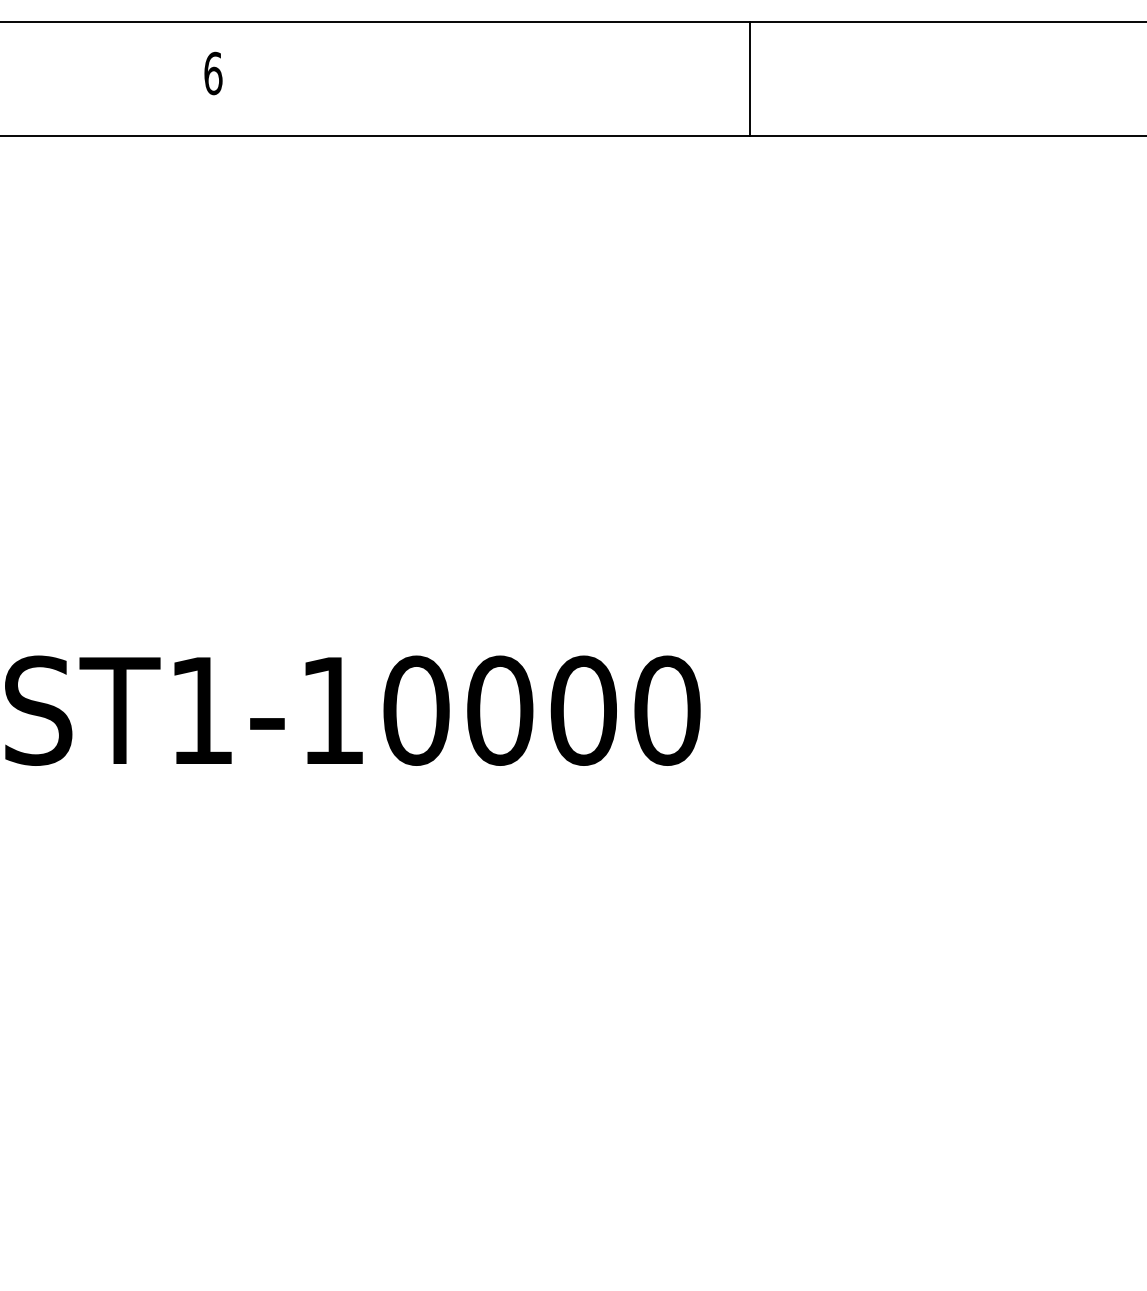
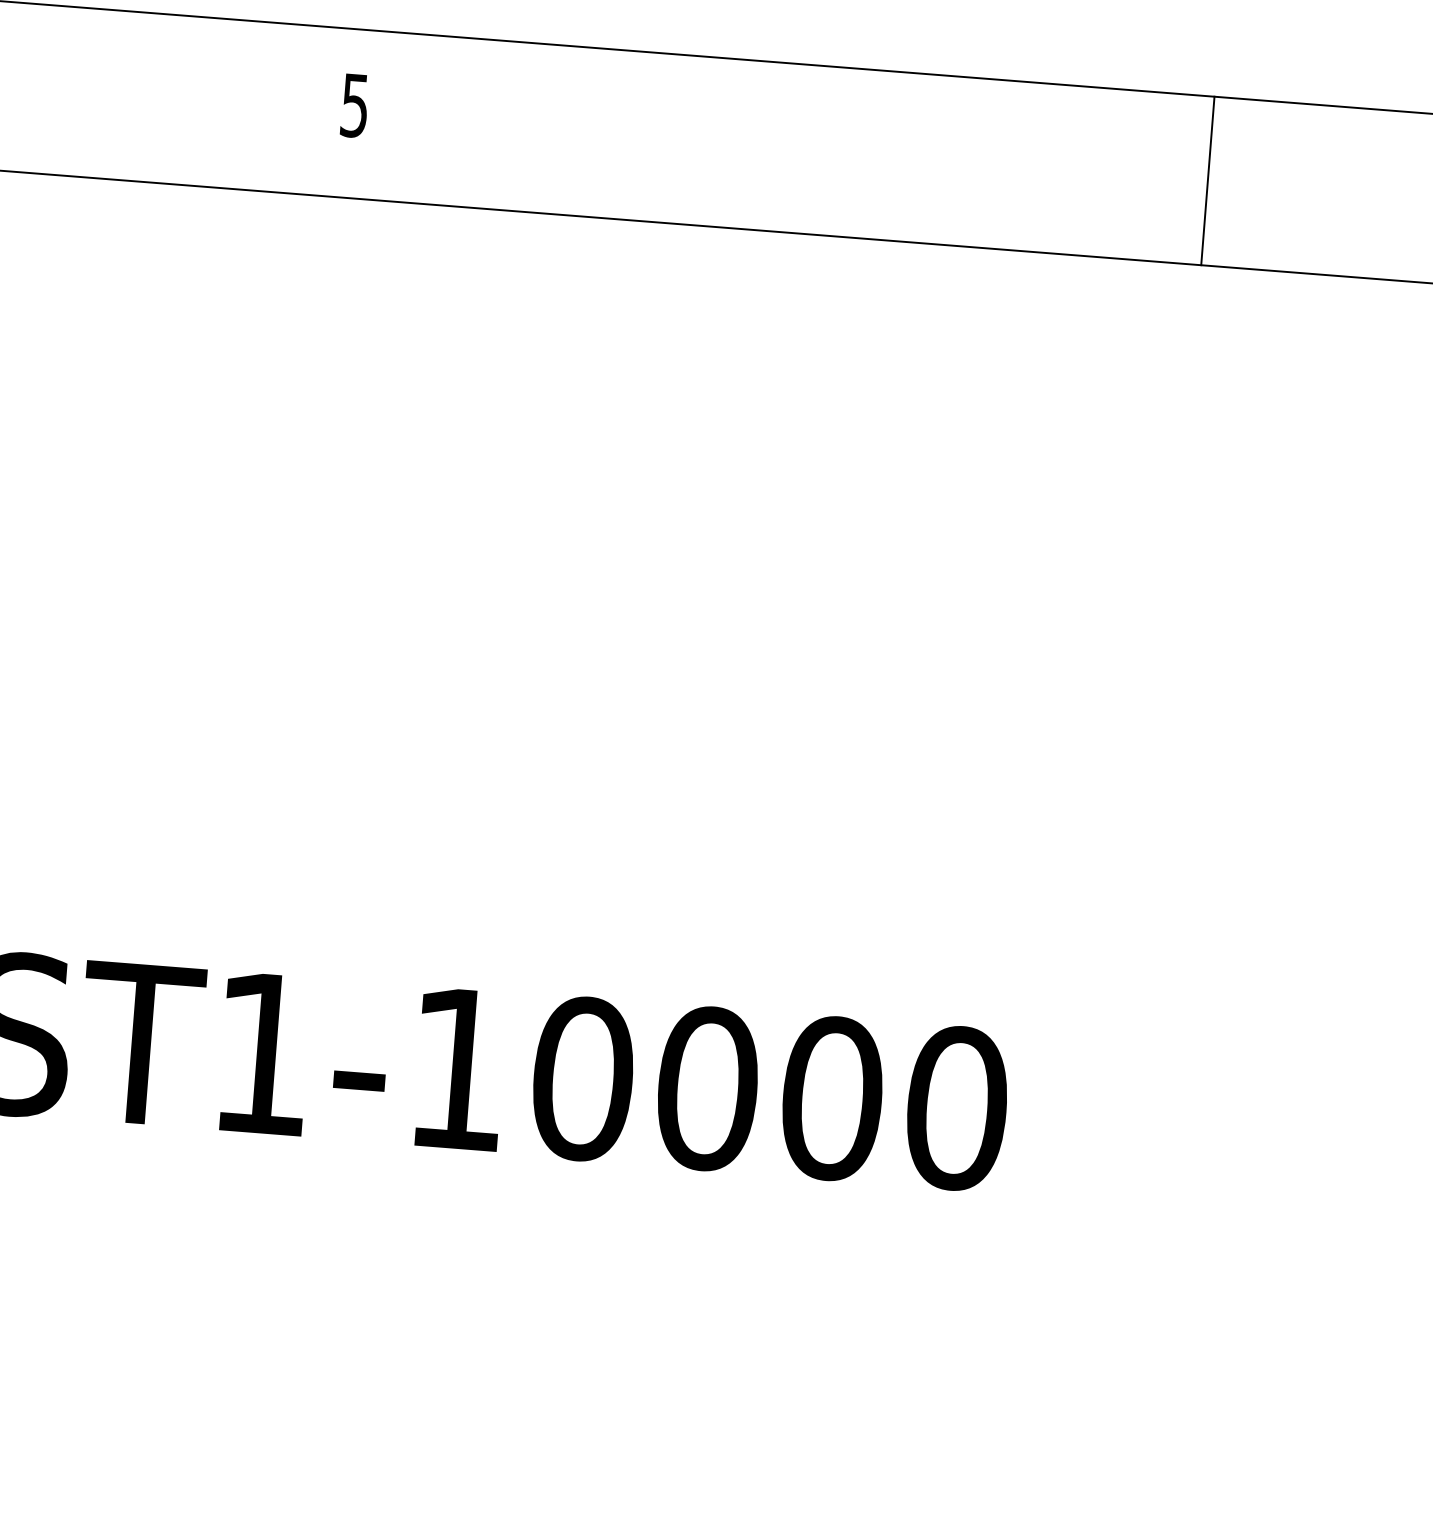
text: (213, 73) -> (355, 105), 6 -> 5
line: (750, 78) -> (1208, 180), moved

